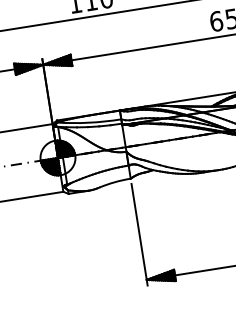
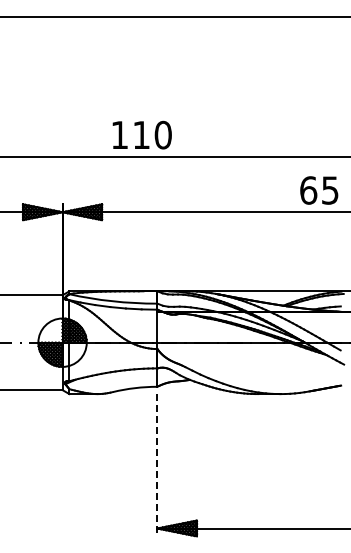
line: (139, 234) -> (157, 465), solid -> dashed

